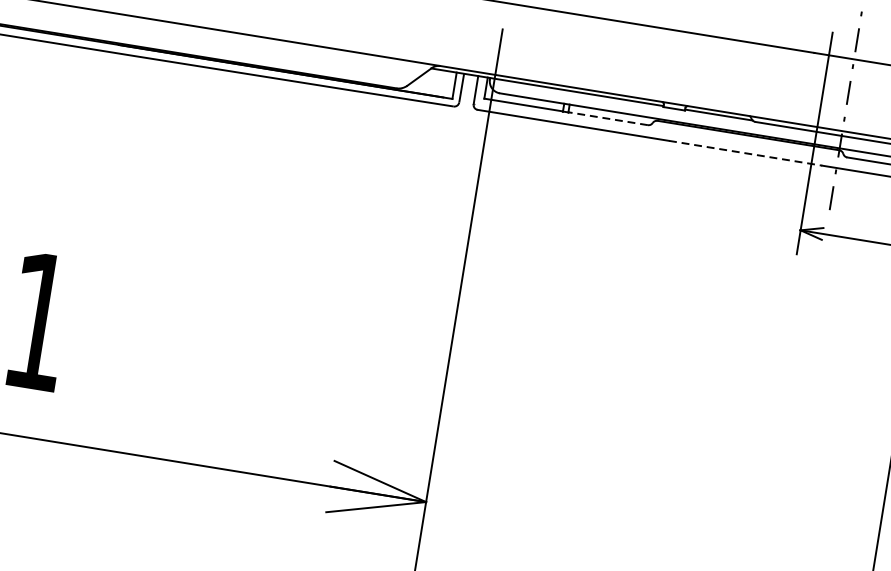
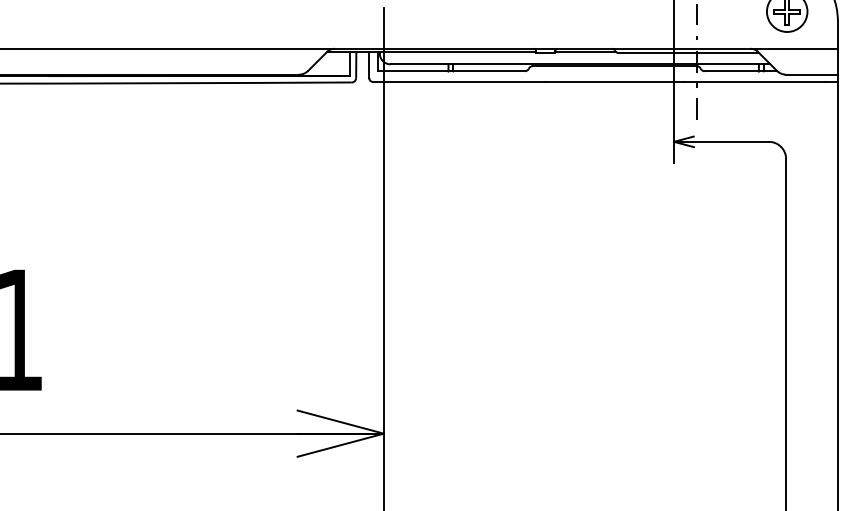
line: (608, 119) -> (489, 71), dashed -> solid
line: (746, 153) -> (615, 82), dashed -> solid

